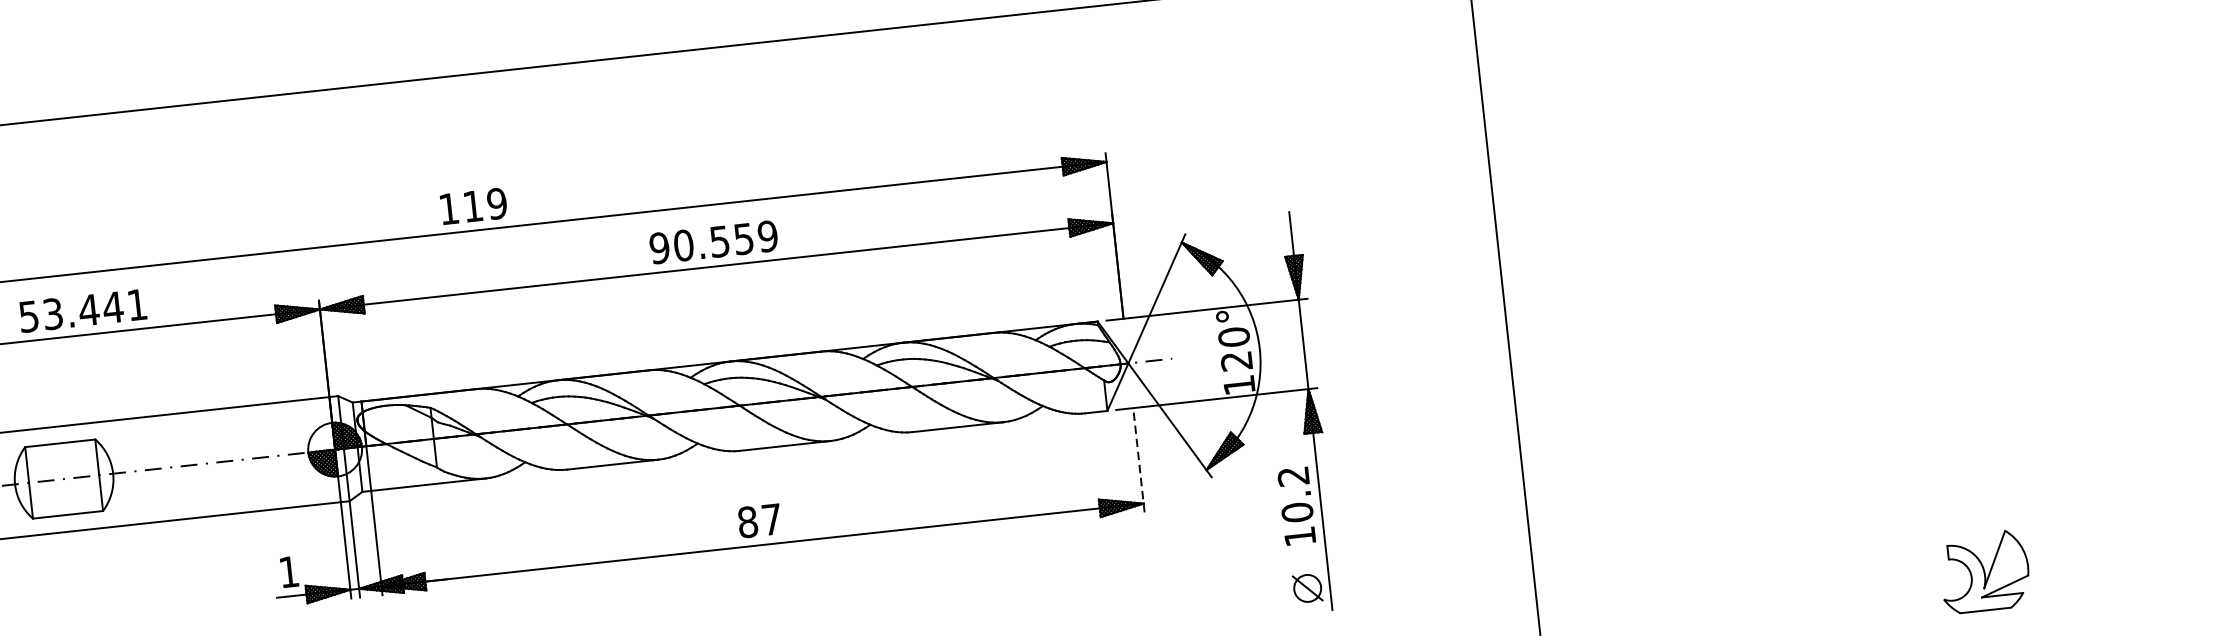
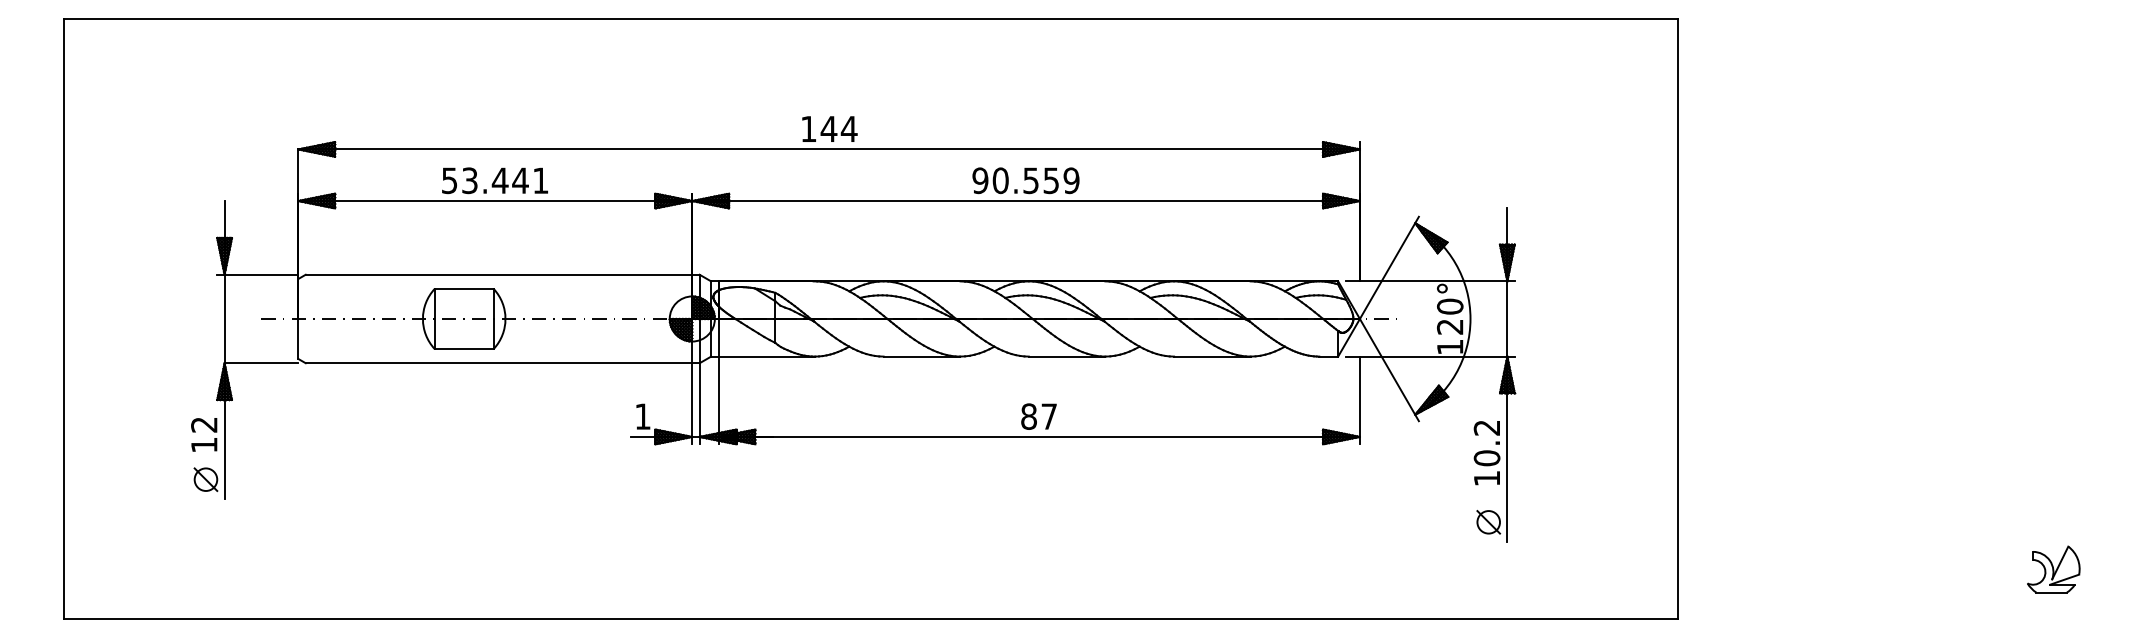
text: (484, 204) -> (838, 128), 119 -> 144
line: (1138, 460) -> (1359, 400), dashed -> solid
part: (1984, 571) -> (2053, 569), size x0.71

